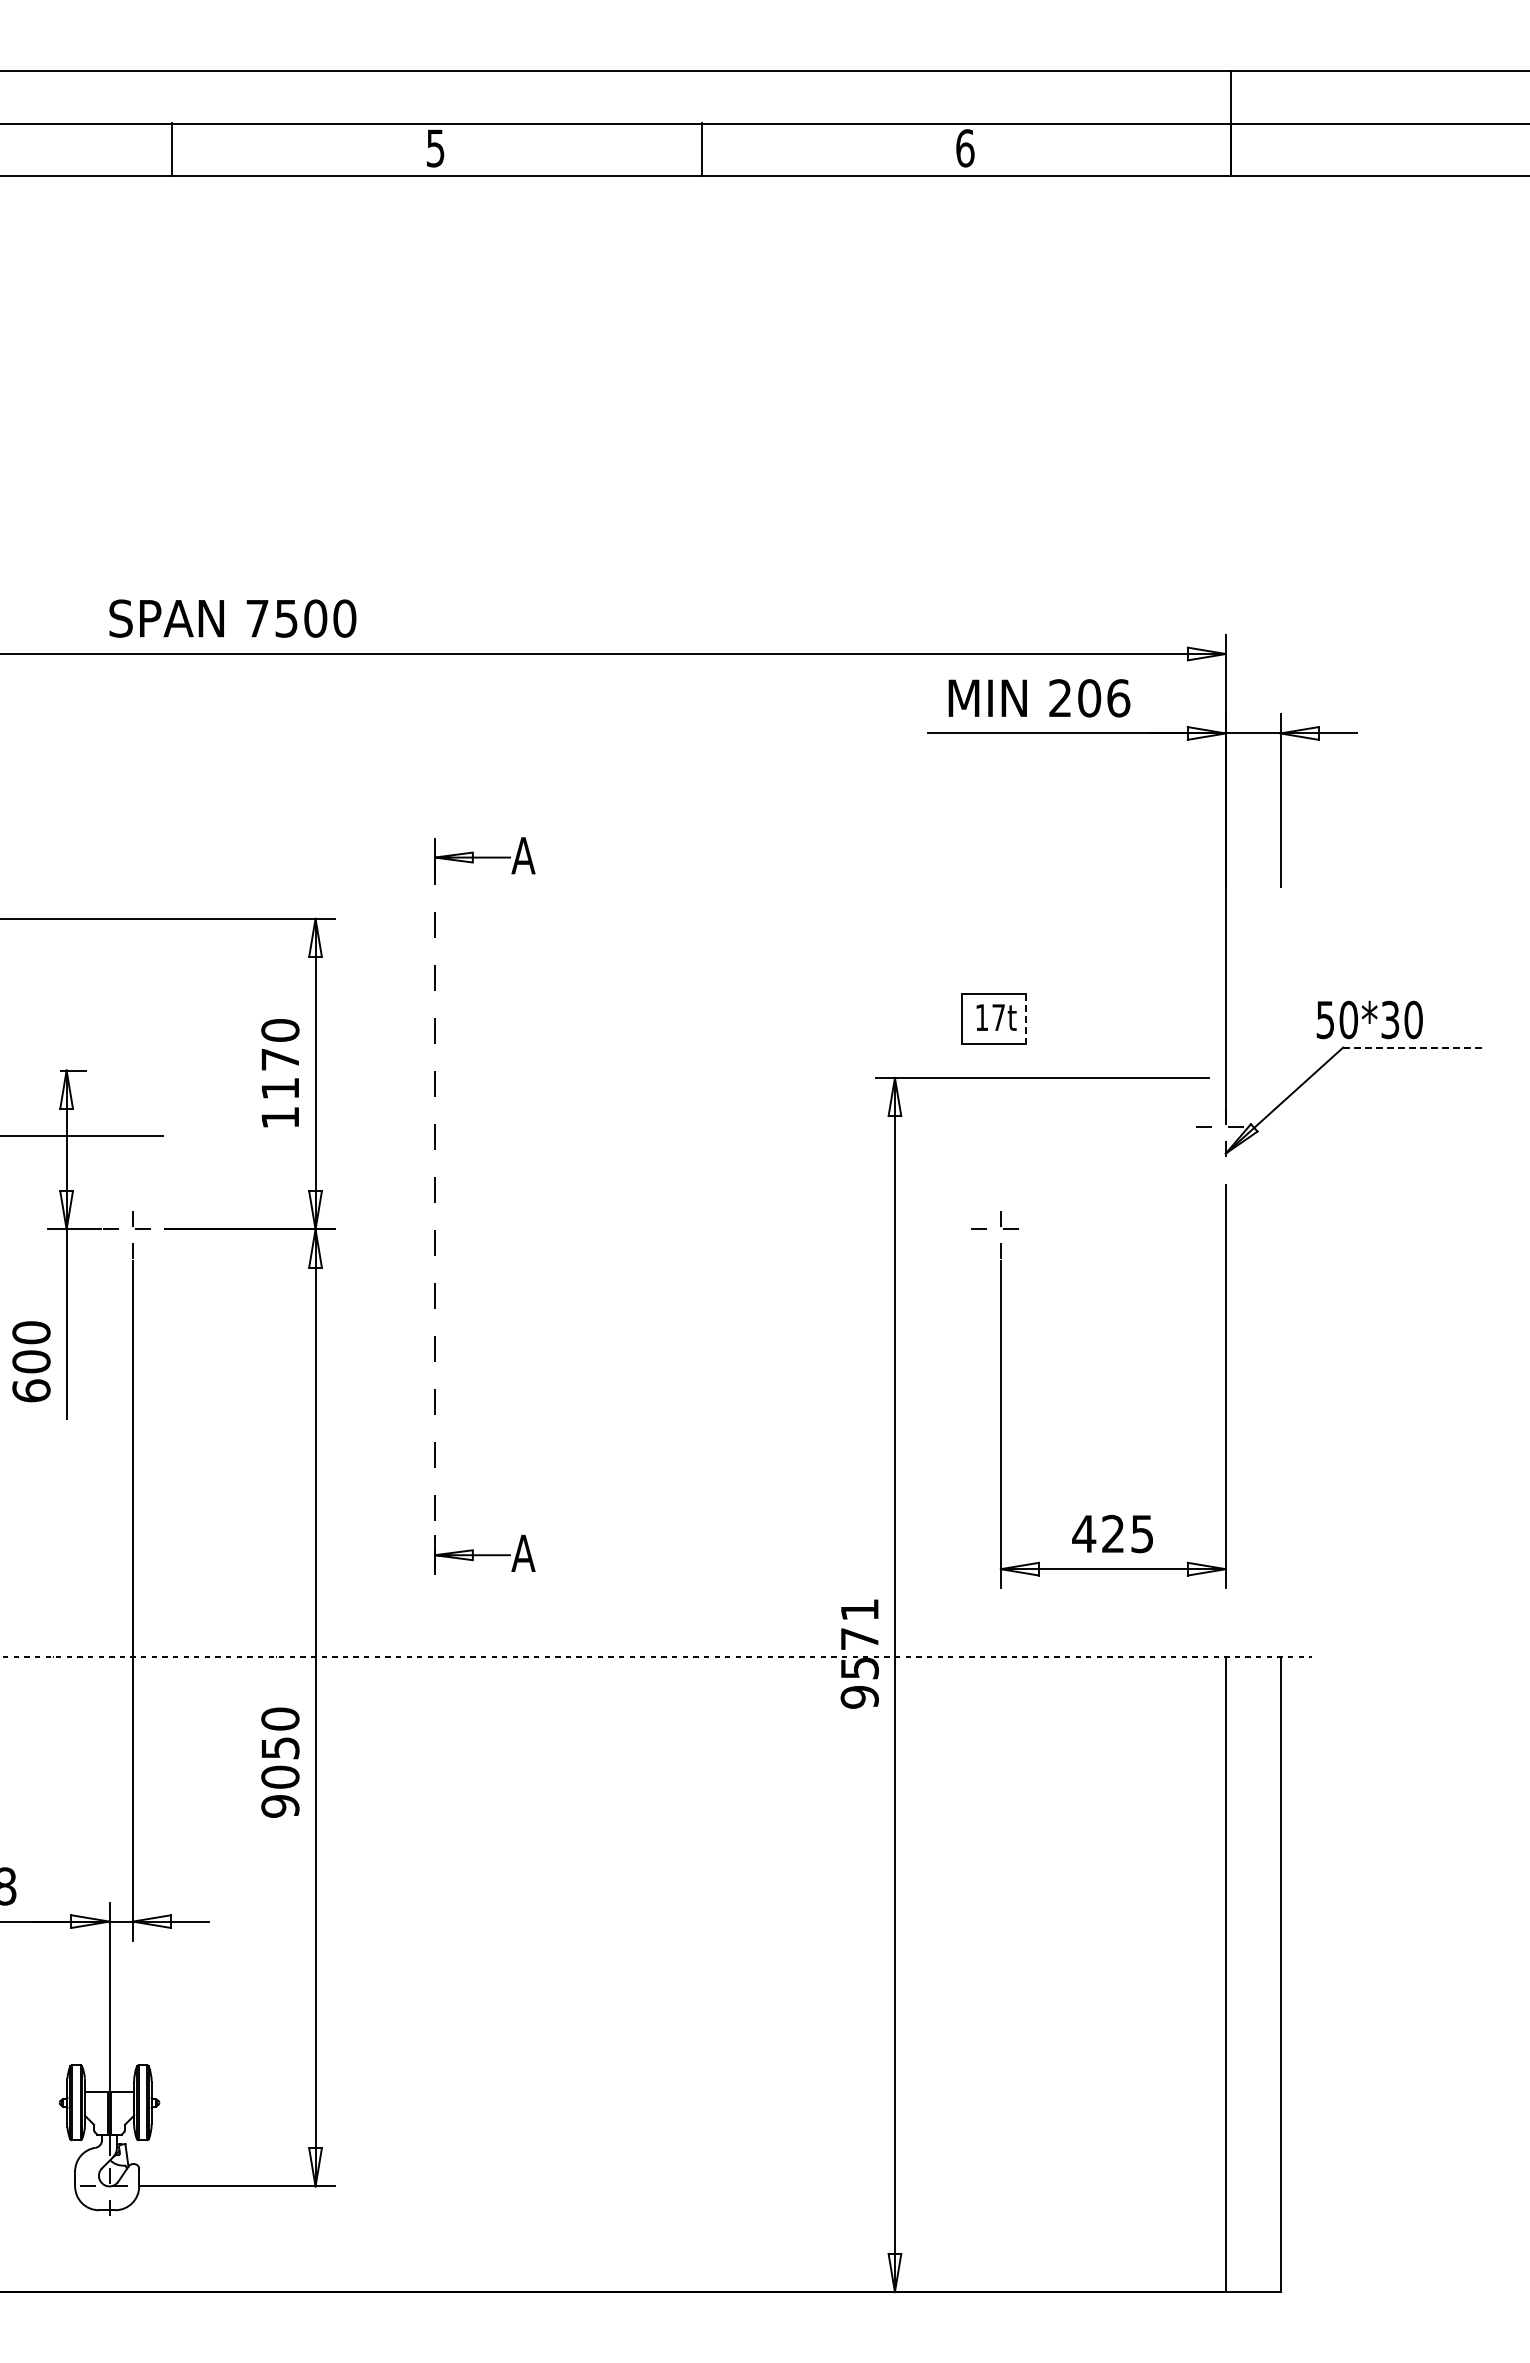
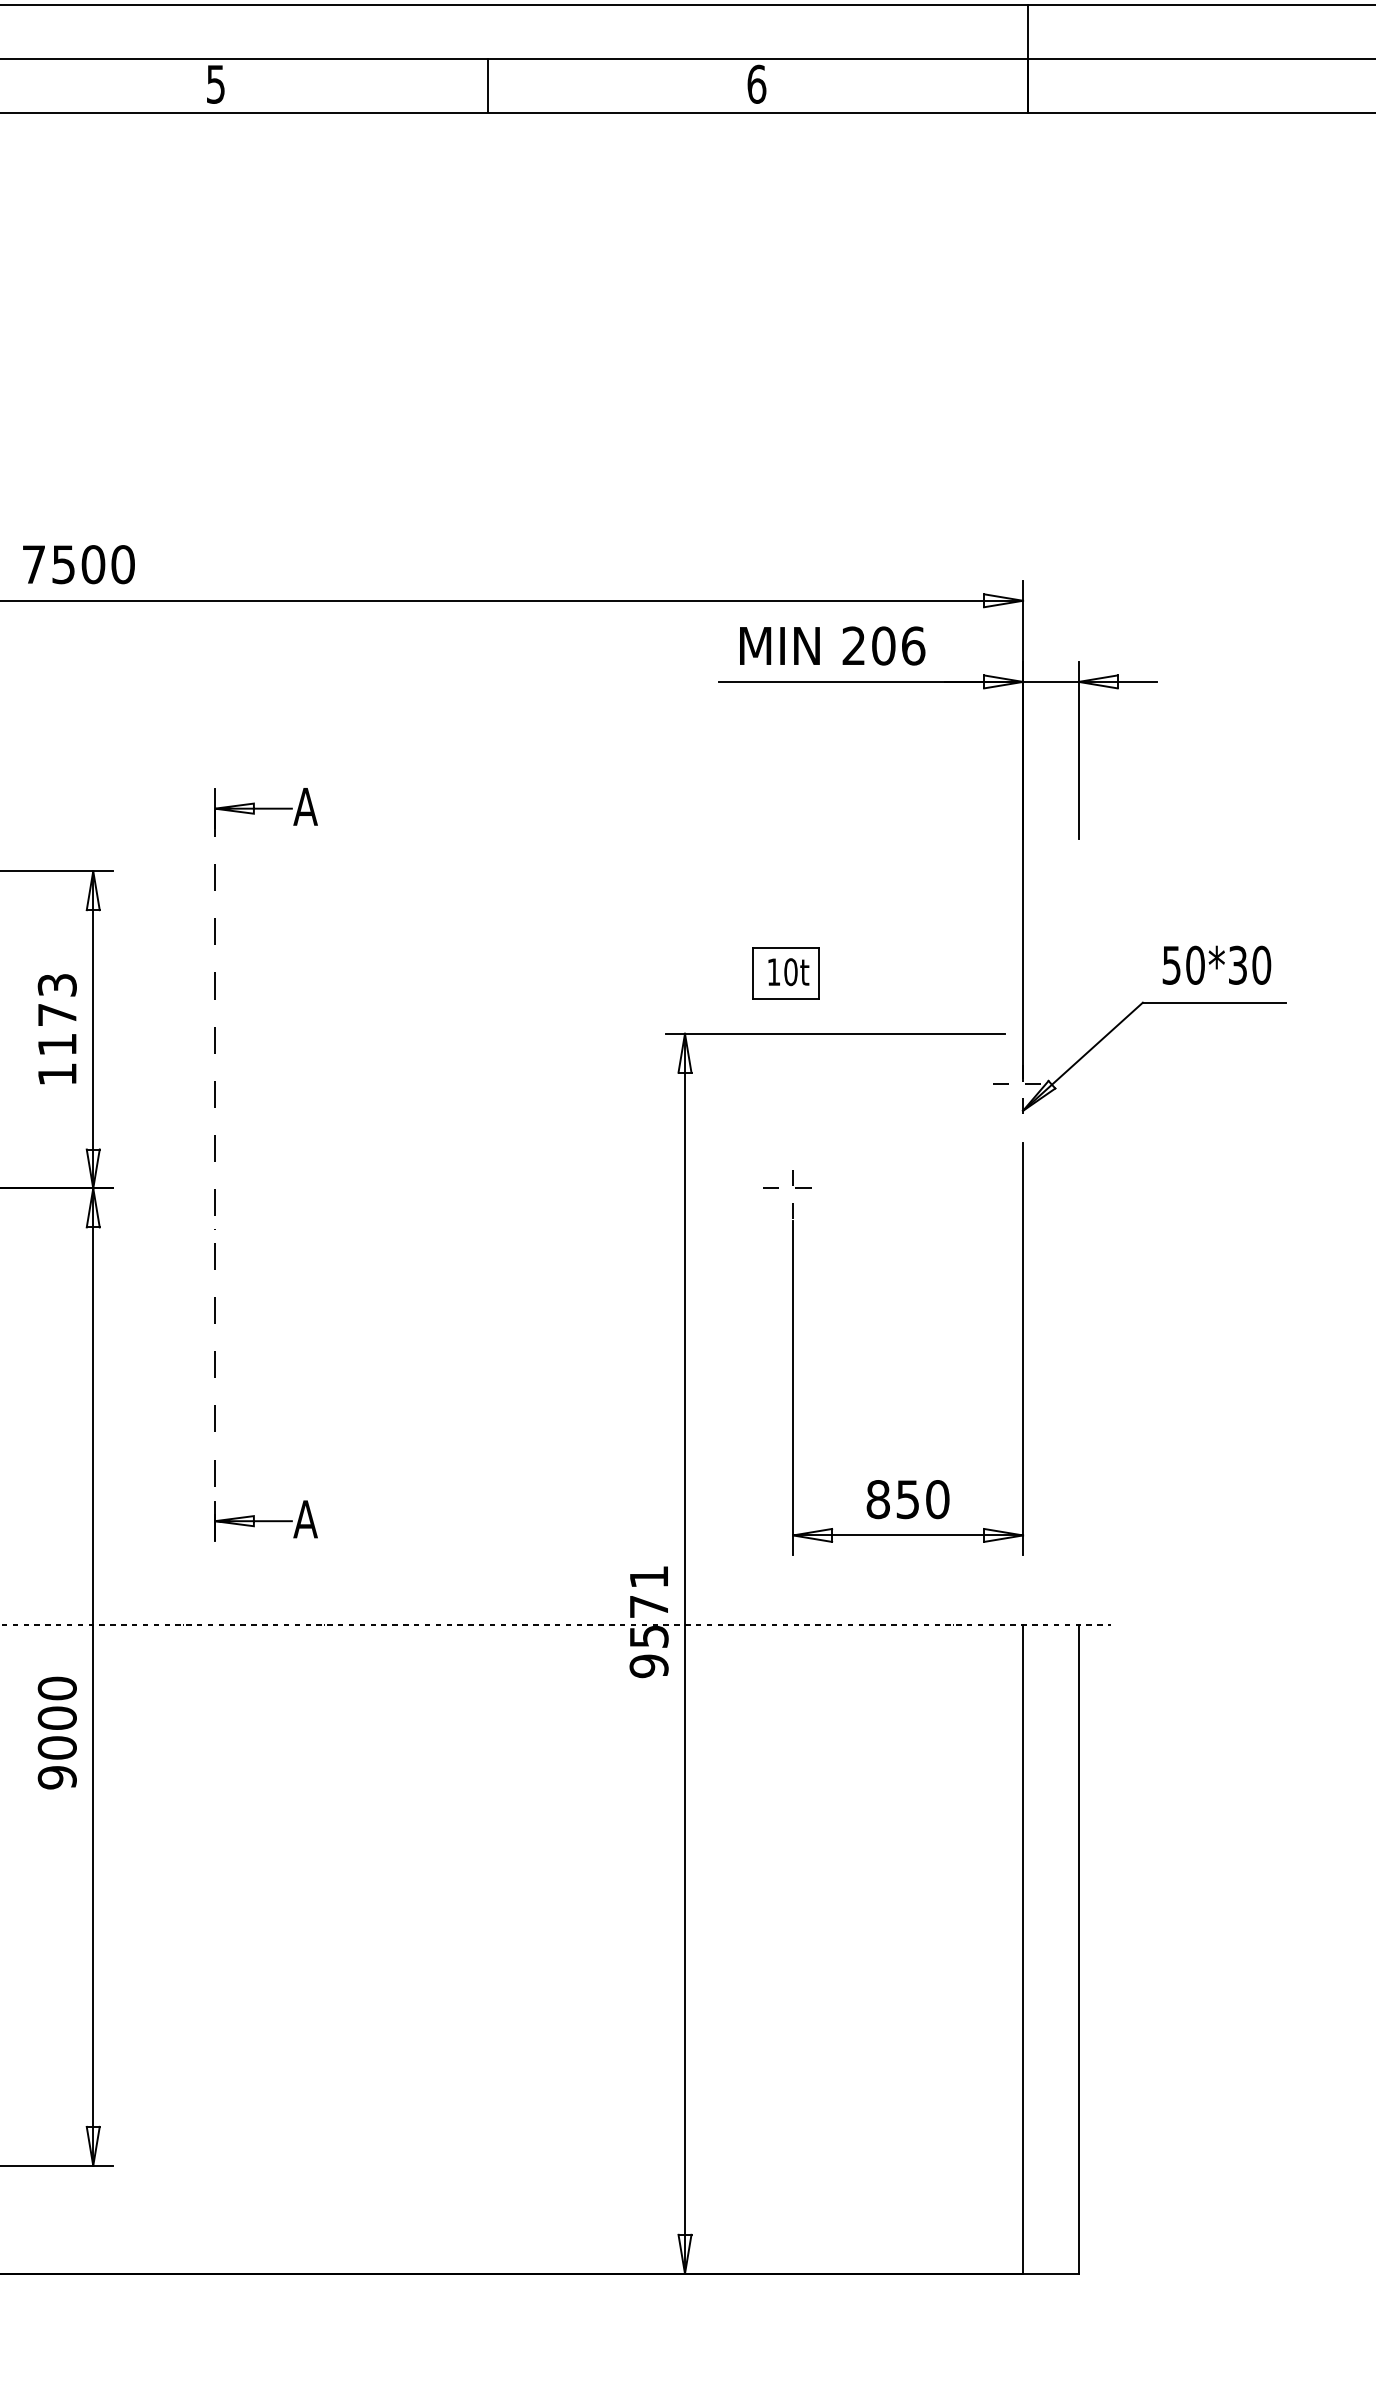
text: (998, 1017) -> (790, 972), 17t -> 10t
line: (1026, 1018) -> (819, 973), dashed -> solid
text: (1369, 1019) -> (1216, 964), moved
text: (280, 1030) -> (57, 985), 1170 -> 1173
line: (1413, 1047) -> (1214, 1002), dashed -> solid
text: (1112, 1533) -> (907, 1499), 425 -> 850
text: (280, 1747) -> (57, 1717), 9050 -> 9000

